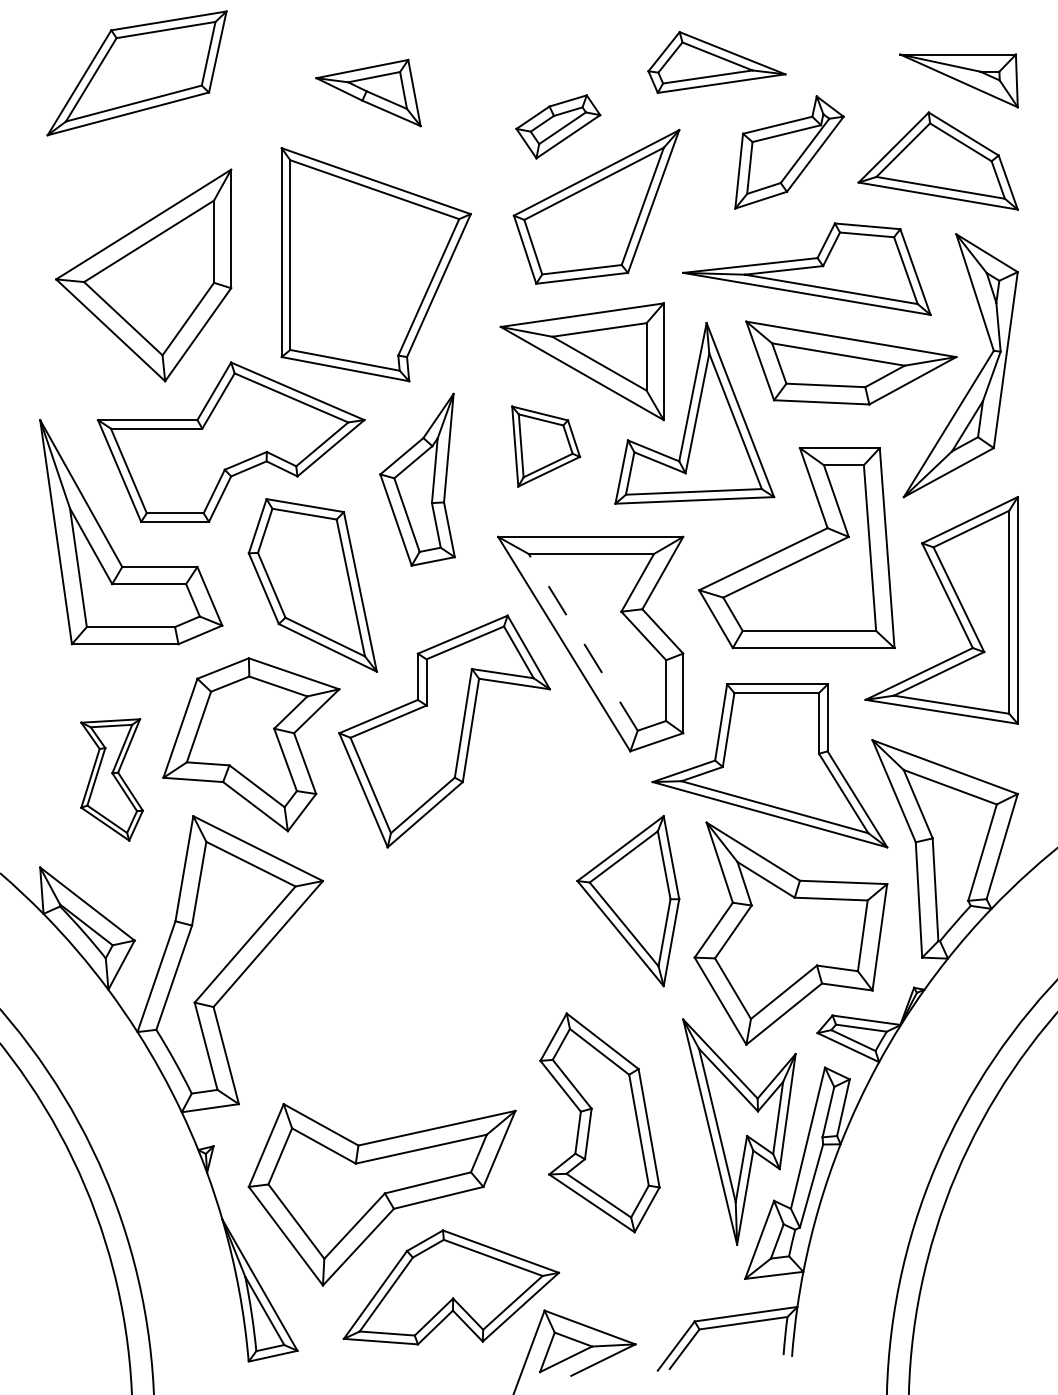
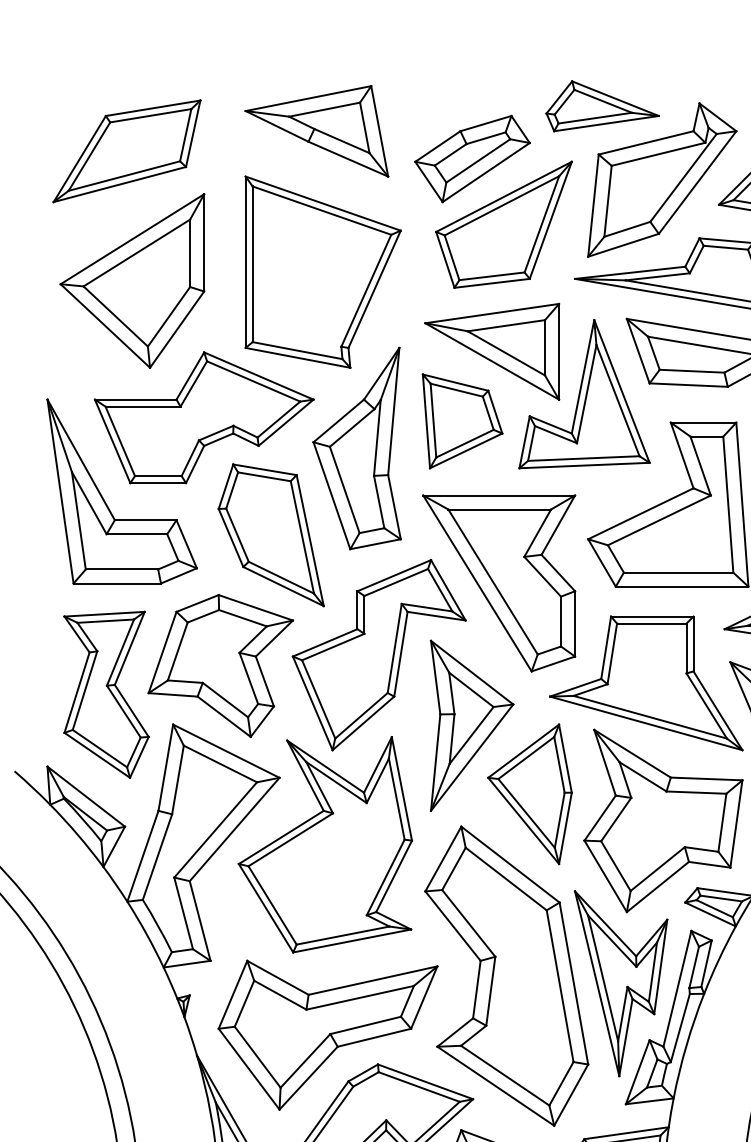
part: (136, 73) -> (126, 151), moved
part: (368, 92) -> (316, 130), size x1.67
part: (558, 126) -> (472, 158), size x1.67
part: (789, 152) -> (662, 180), size x1.67
part: (545, 446) -> (462, 421), size x1.43
part: (417, 479) -> (357, 448), size x1.43
line: (583, 642) -> (493, 582), dashed -> solid
part: (111, 779) -> (106, 694), size x1.67
part: (557, 817) -> (471, 725), added
part: (378, 962) -> (325, 844), added
part: (599, 1122) -> (506, 975), size x1.67

